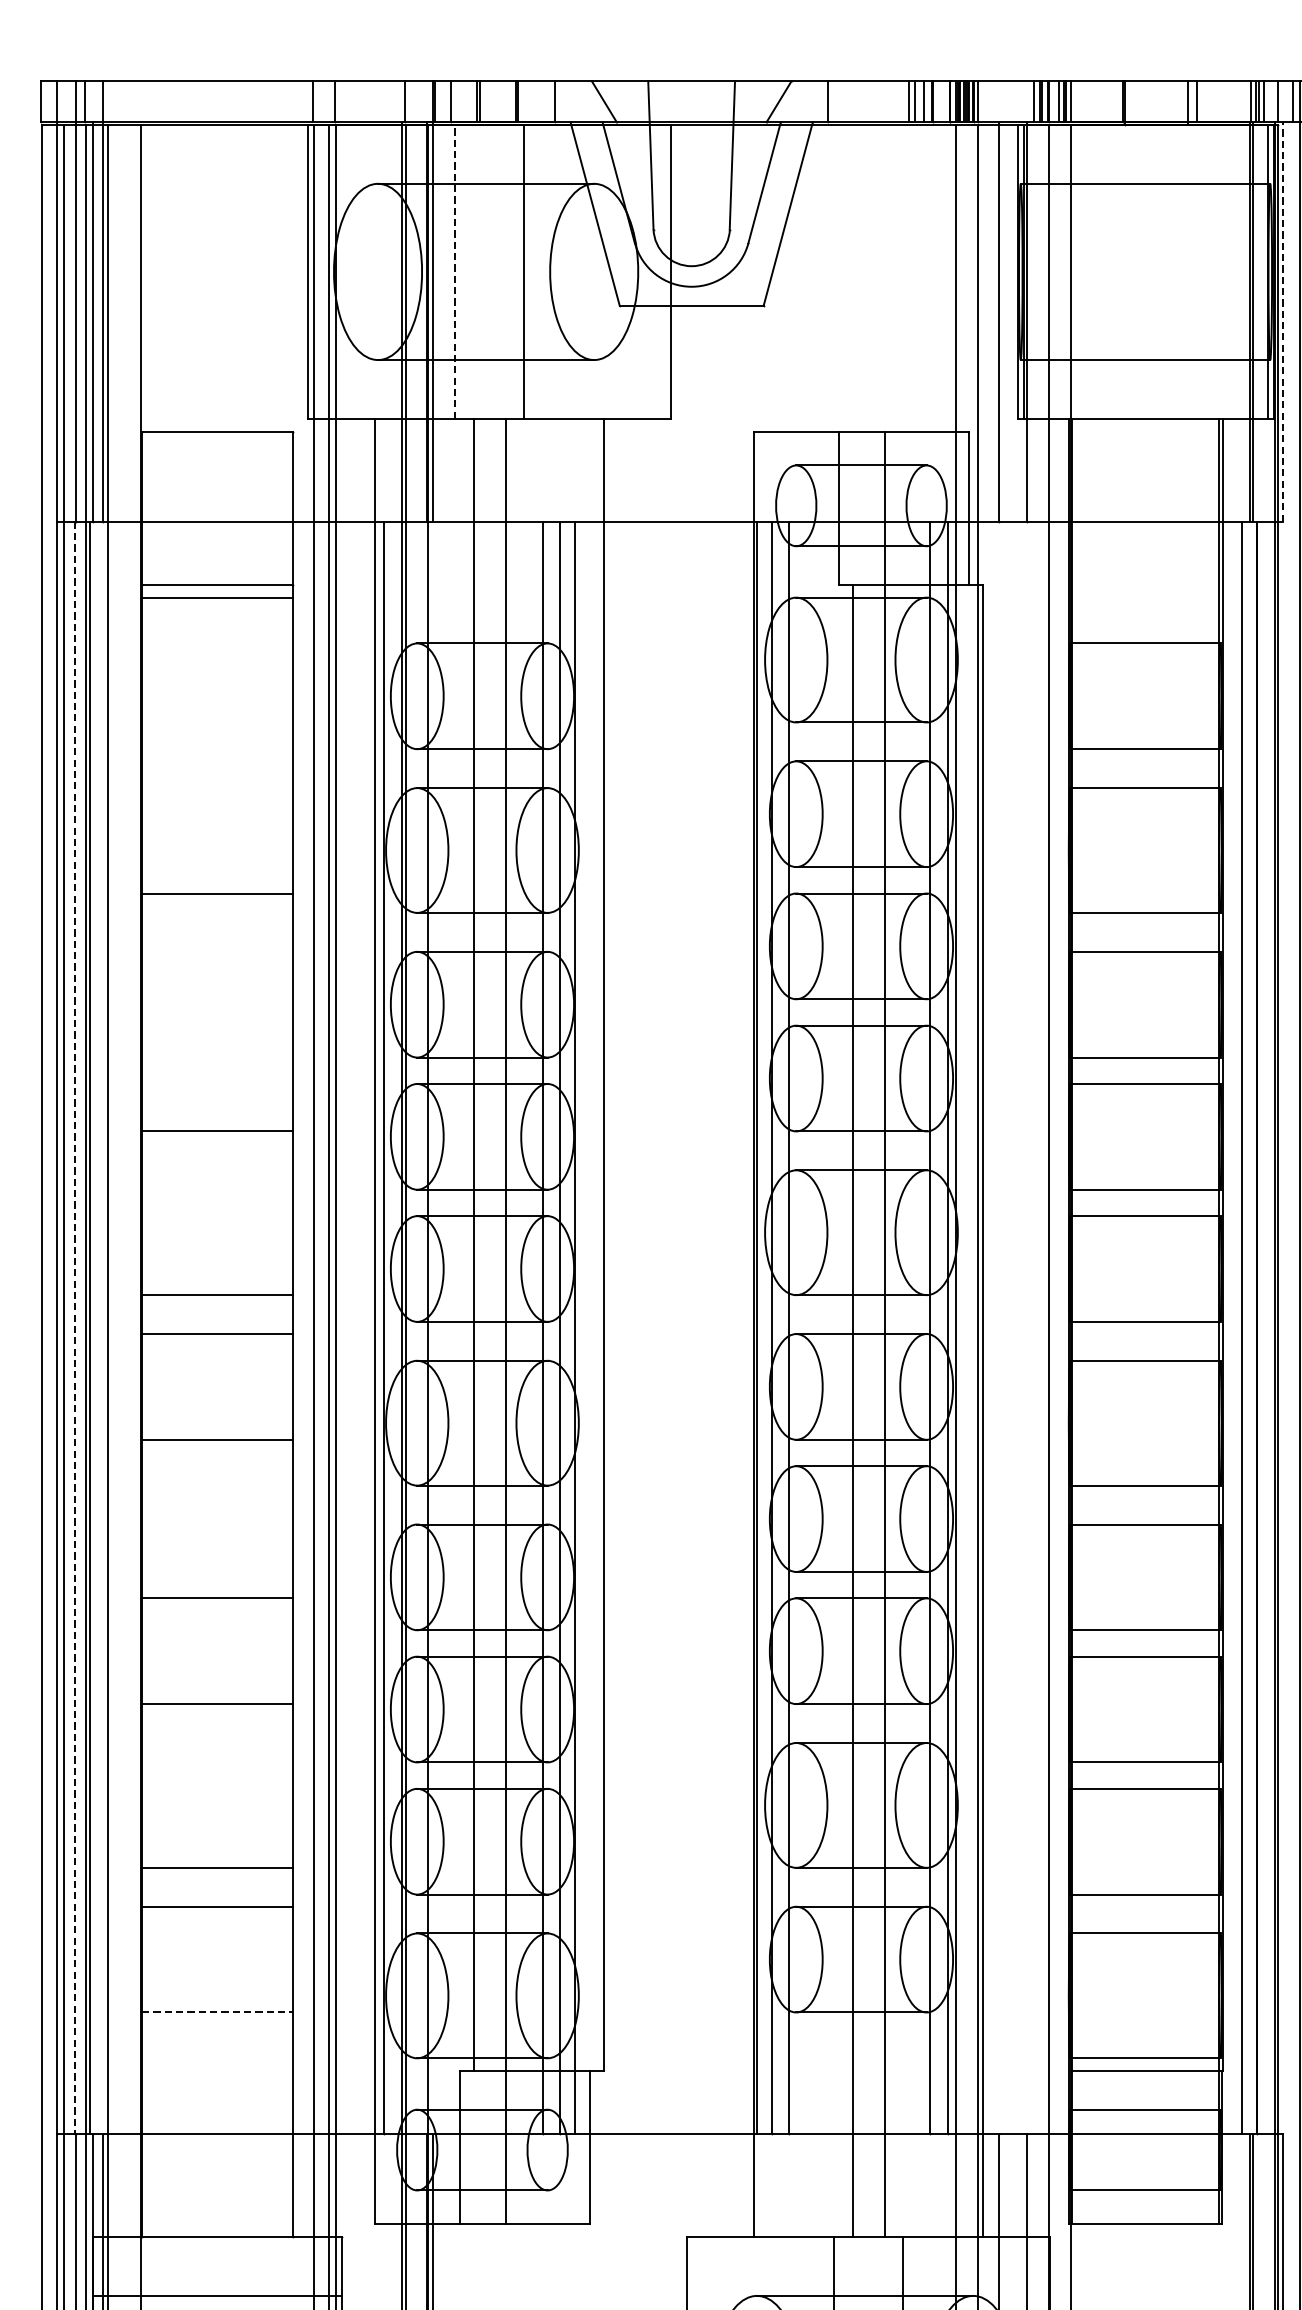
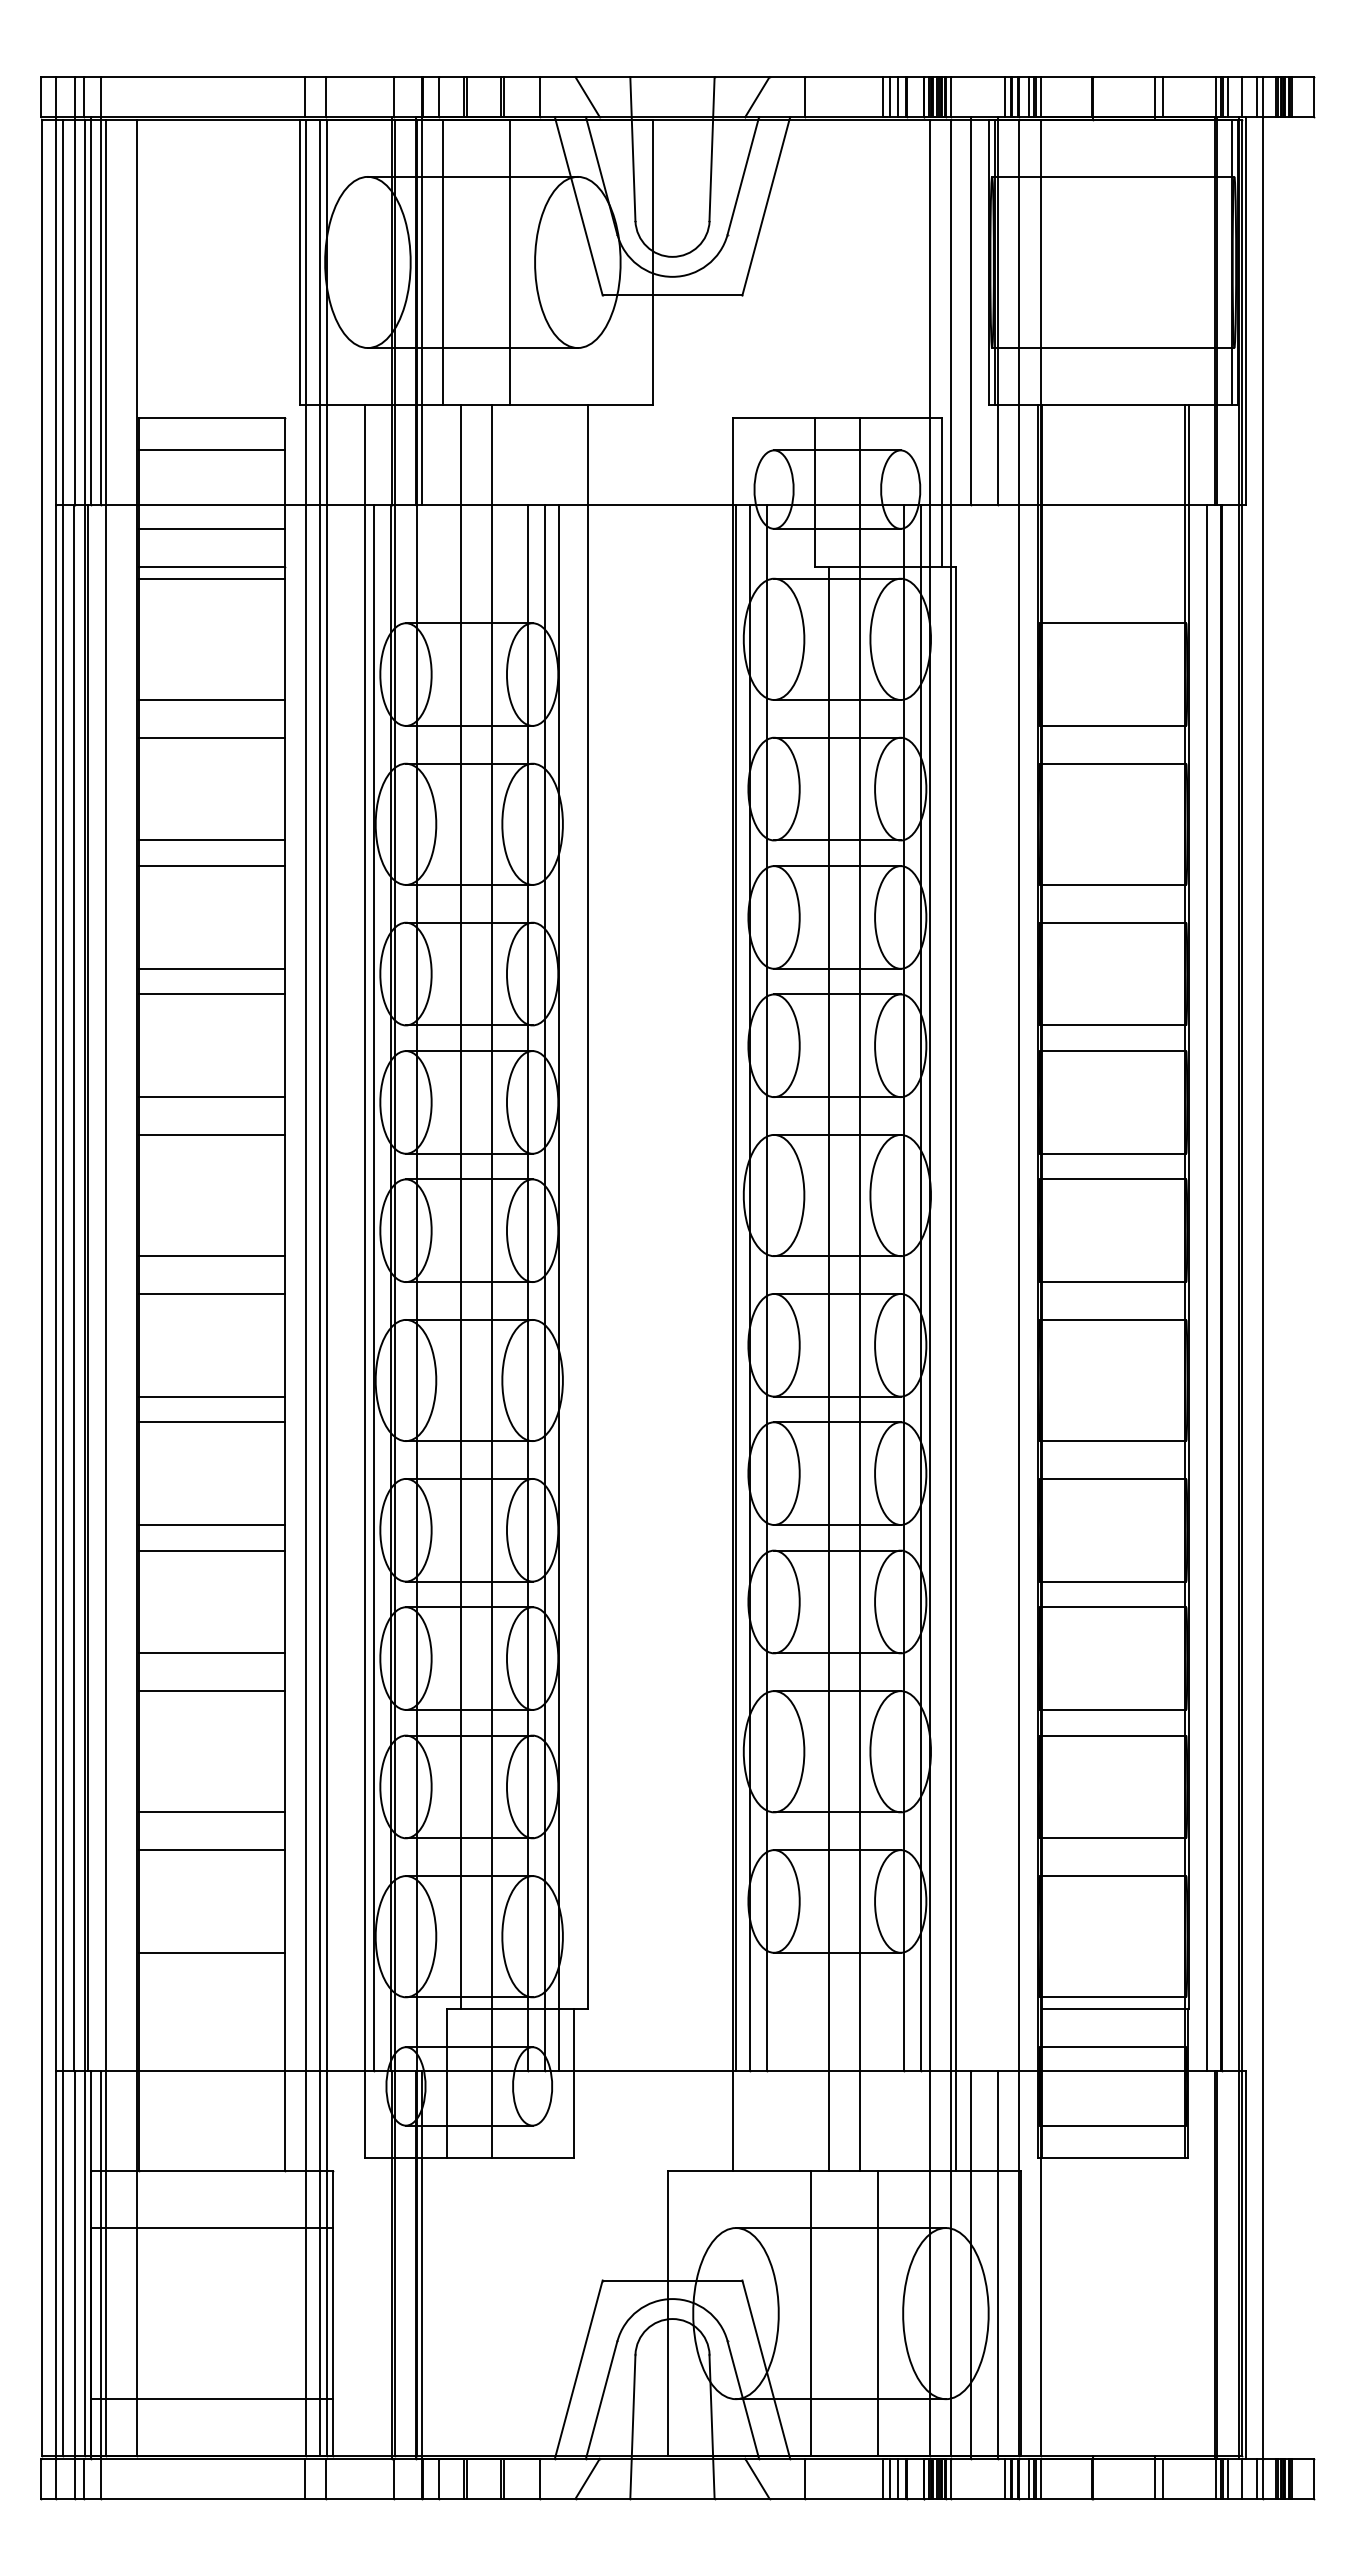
line: (454, 271) -> (442, 262), dashed -> solid
line: (1282, 322) -> (1246, 311), dashed -> solid
line: (216, 465) -> (211, 450), added
line: (216, 545) -> (211, 528), added
line: (216, 721) -> (211, 699), added
line: (216, 761) -> (211, 737), added
line: (216, 867) -> (211, 840), added
line: (216, 998) -> (211, 968), added
line: (216, 1025) -> (211, 994), added
line: (216, 1169) -> (211, 1134), added
line: (74, 1327) -> (73, 1287), dashed -> solid
line: (216, 1466) -> (211, 1422), added
line: (216, 1571) -> (211, 1524), added
line: (216, 1743) -> (211, 1691), added
line: (218, 2012) -> (212, 1952), dashed -> solid

